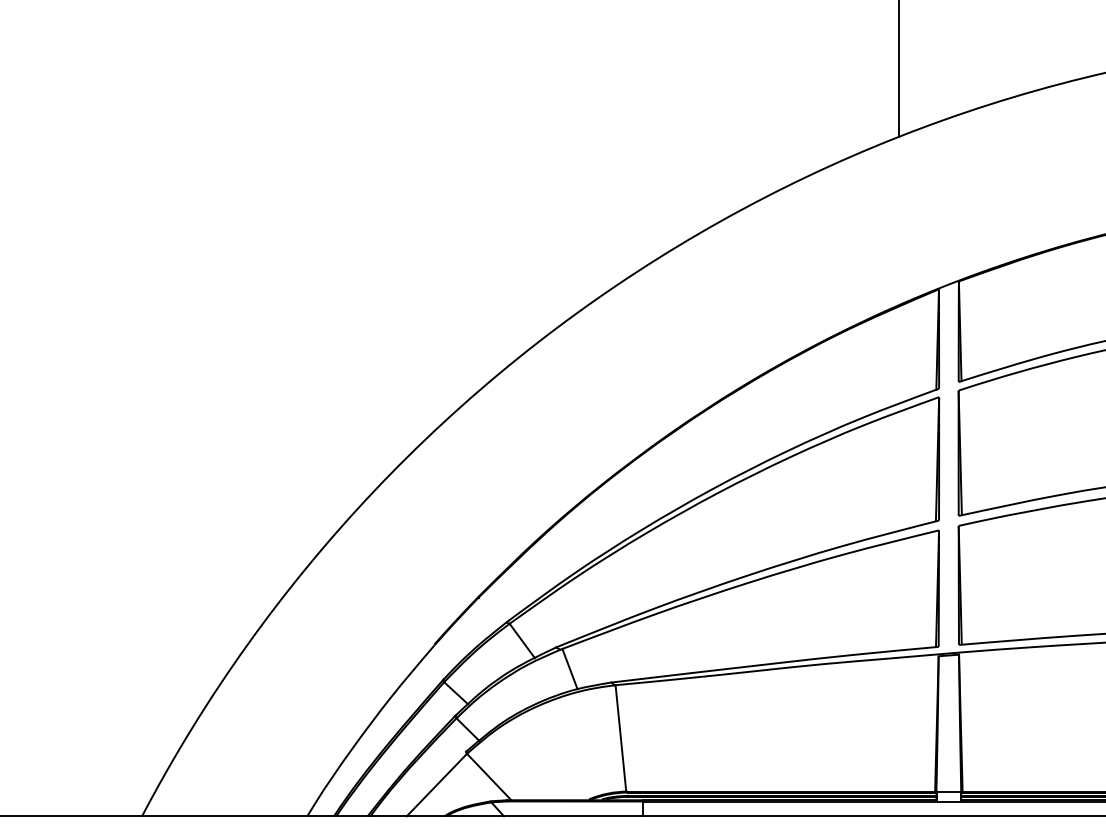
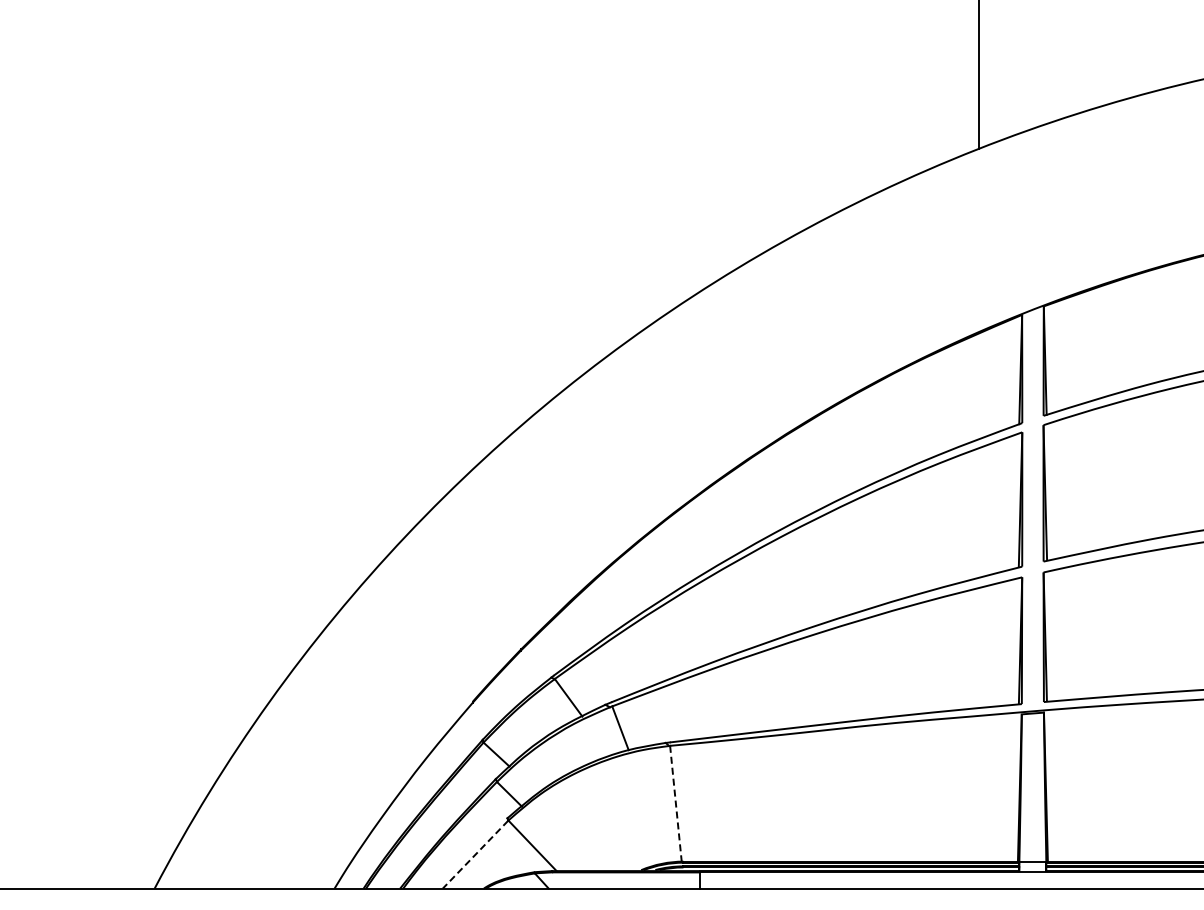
line: (620, 739) -> (675, 804), solid -> dashed
line: (436, 785) -> (475, 855), solid -> dashed

